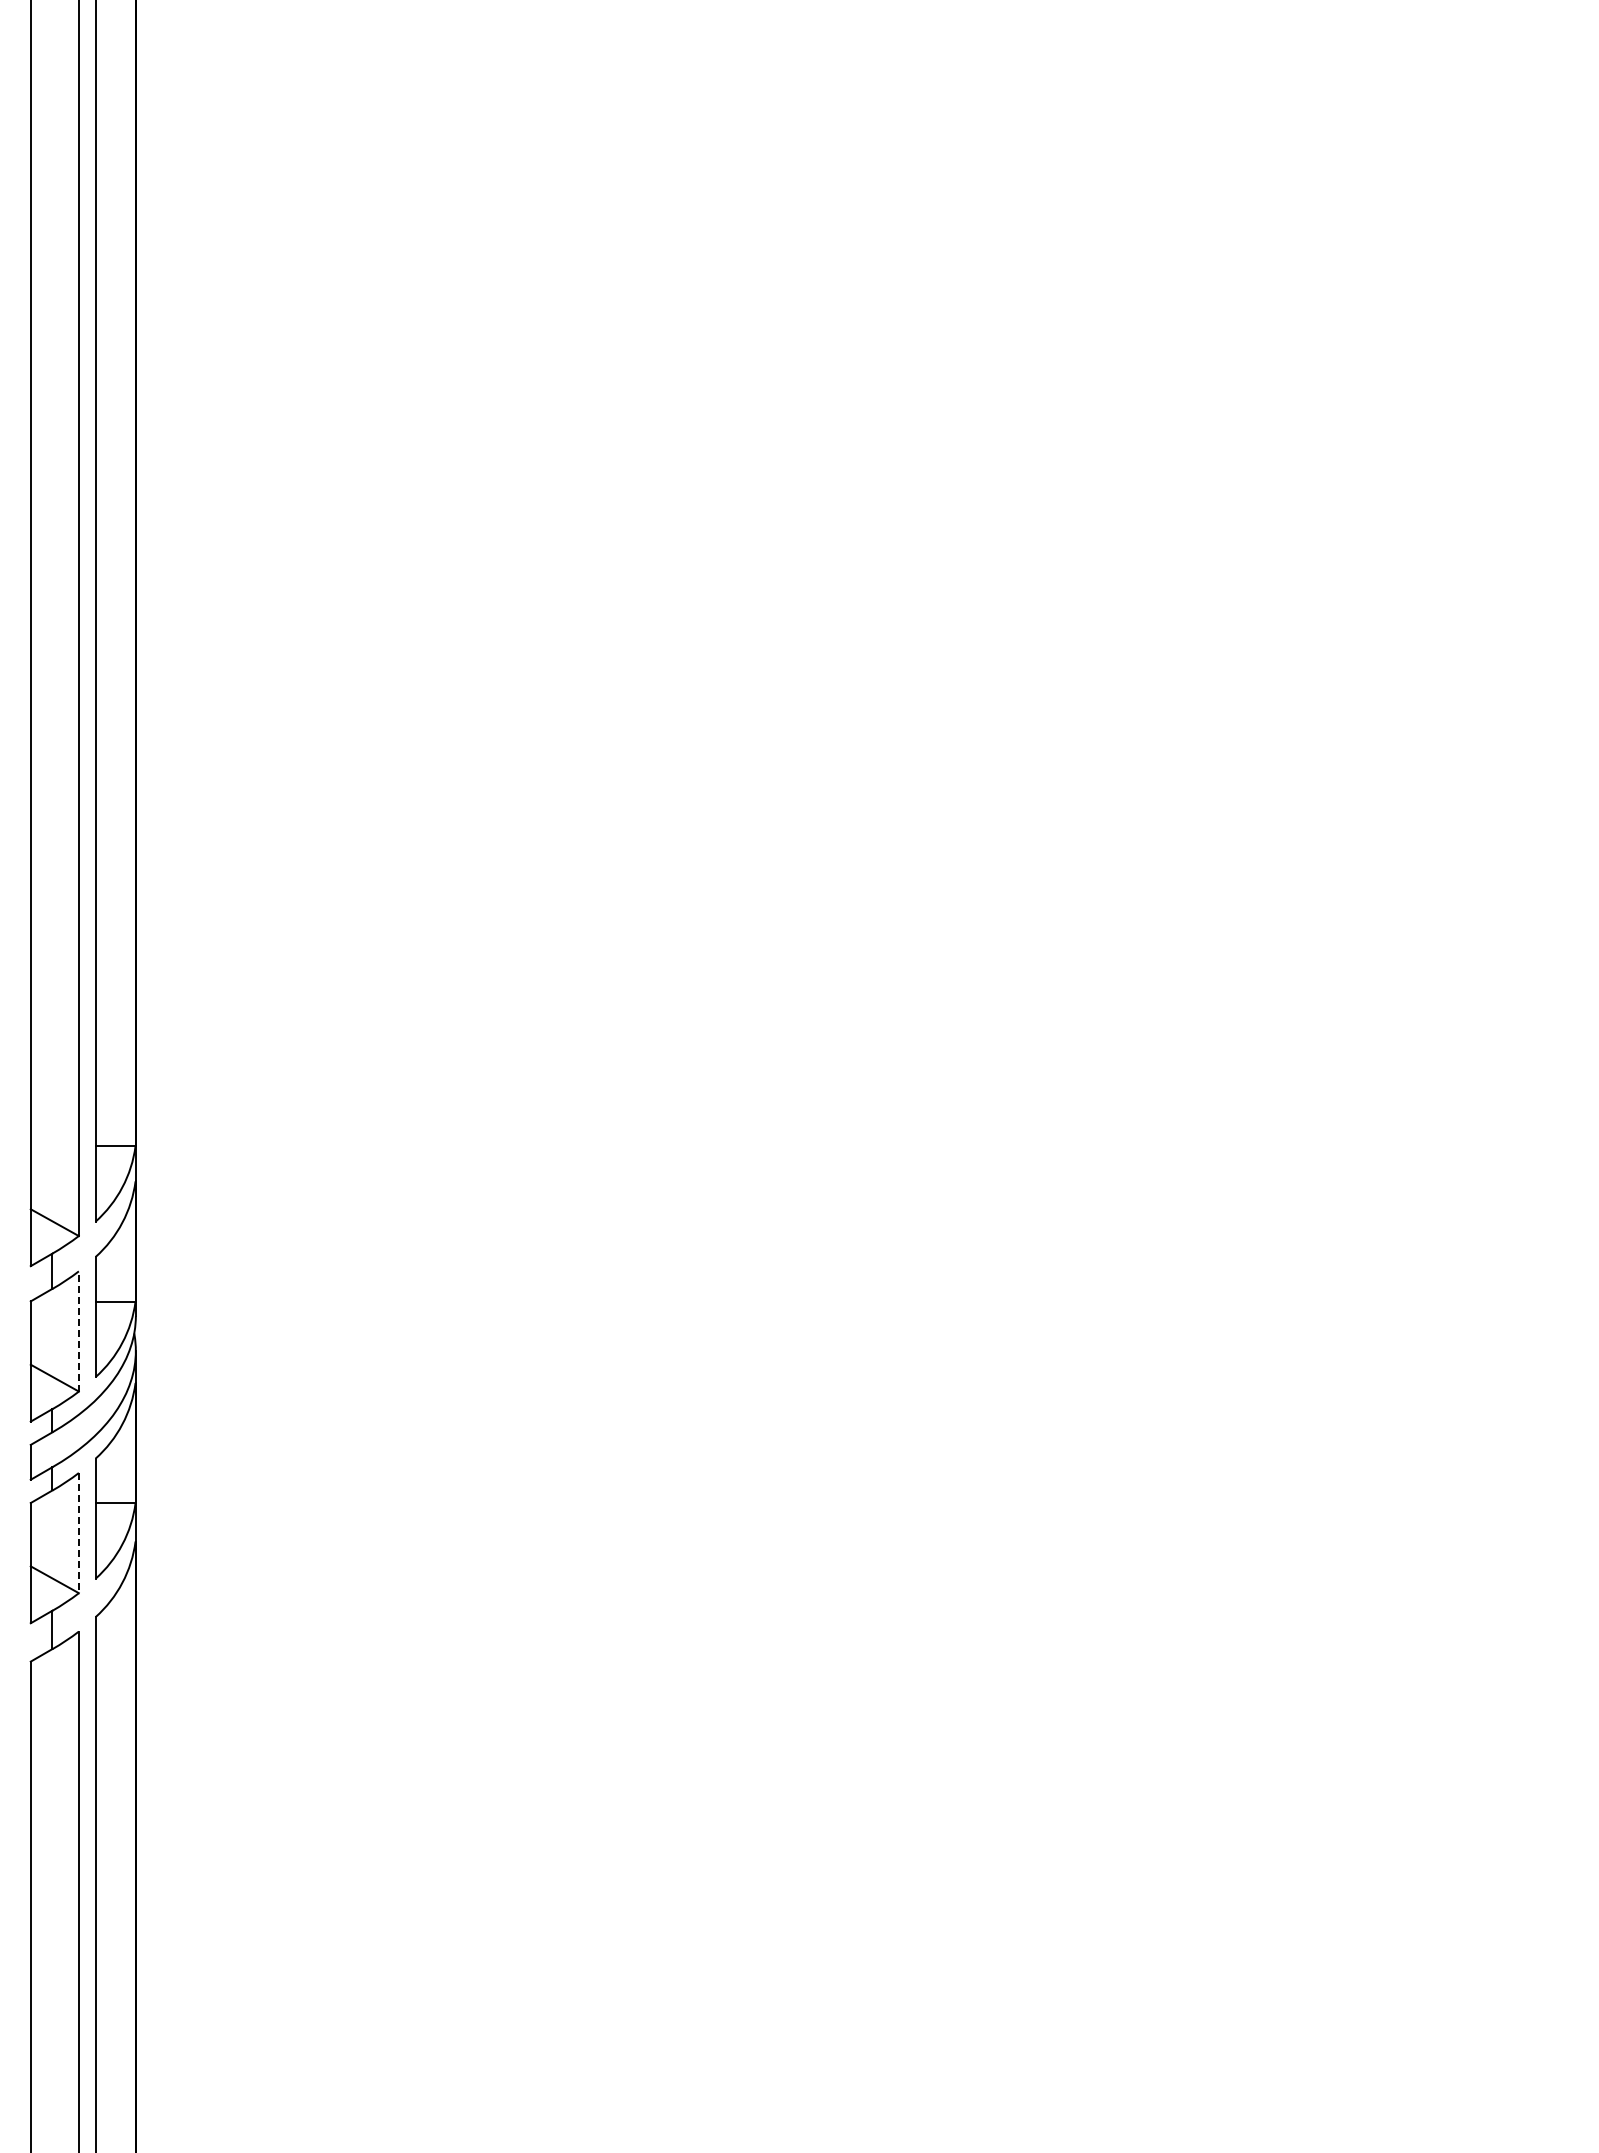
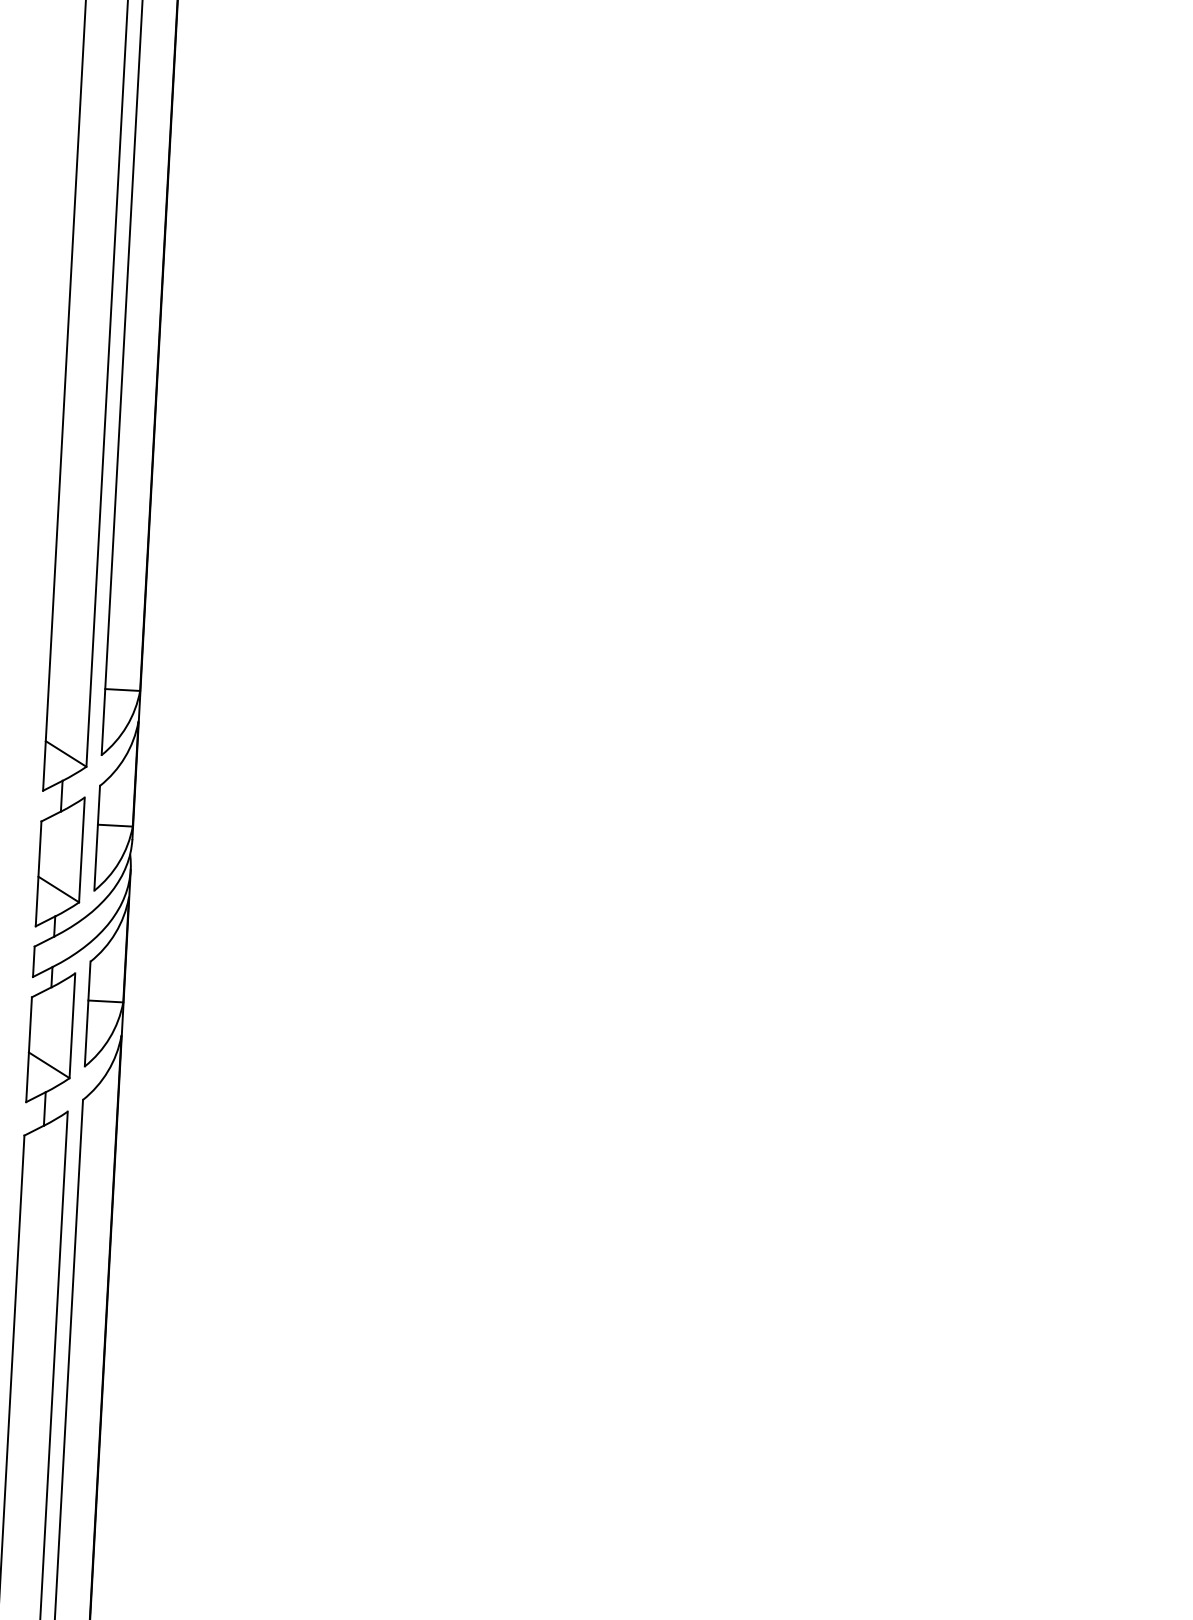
line: (78, 1330) -> (81, 849), dashed -> solid
line: (78, 1533) -> (72, 1026), dashed -> solid

